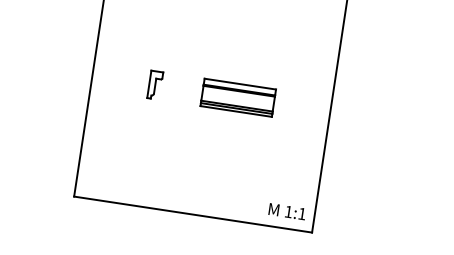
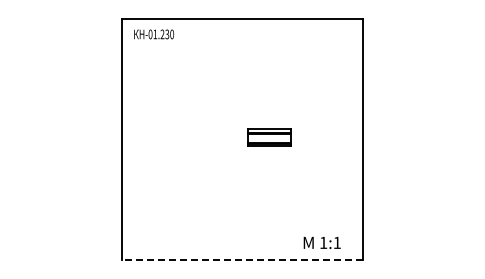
part: (155, 85) -> (185, 137), removed
part: (238, 97) -> (269, 137), size x0.6
text: (286, 211) -> (321, 242), moved
line: (193, 214) -> (242, 259), solid -> dashed

